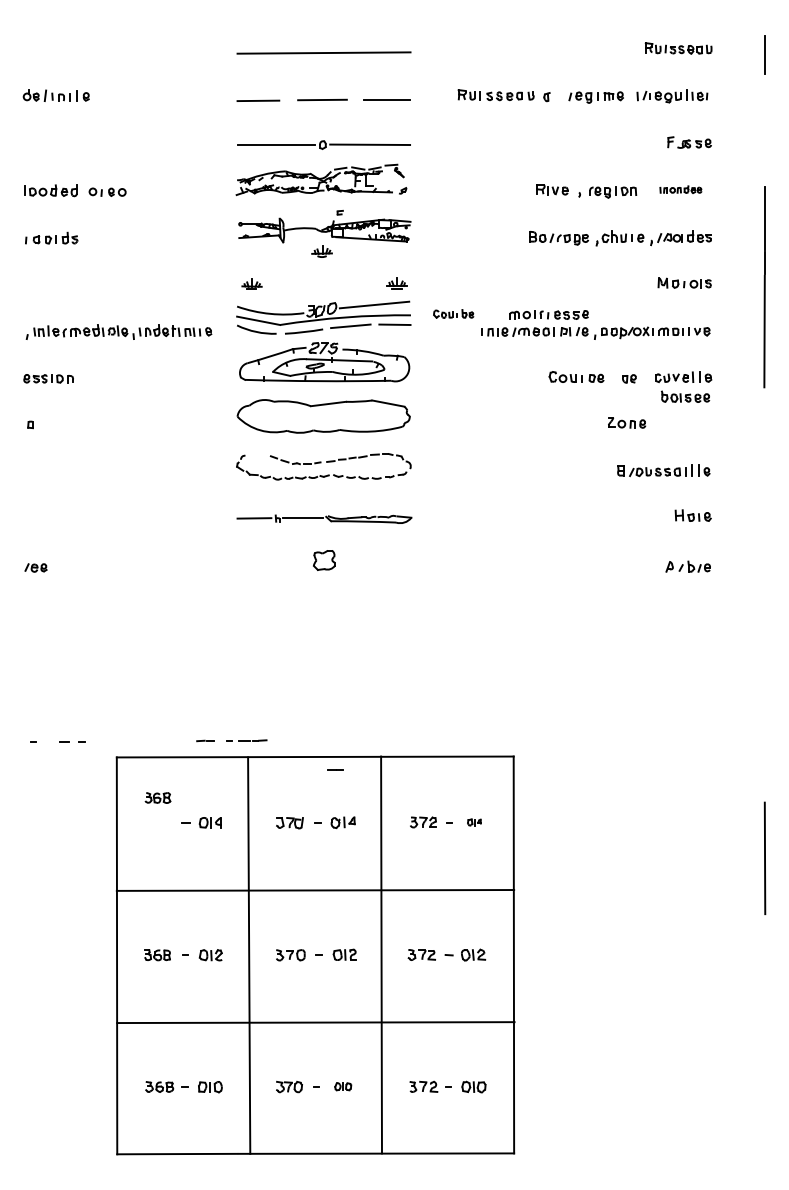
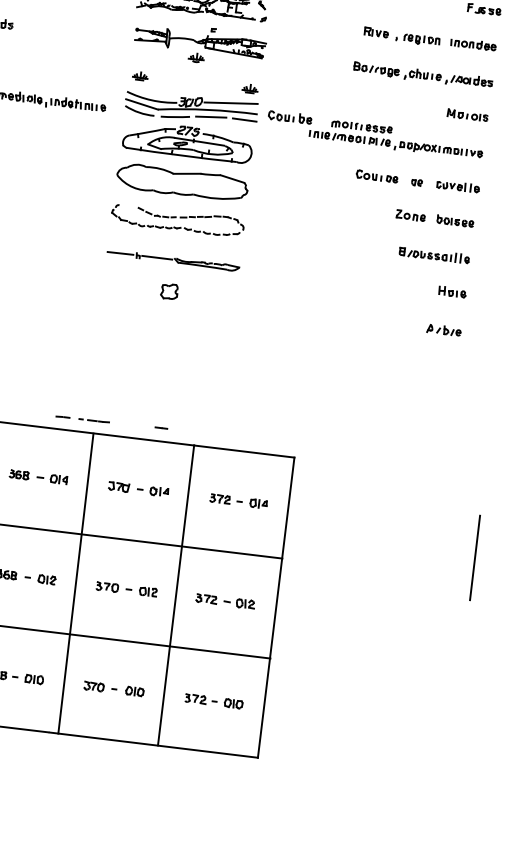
part: (680, 189) -> (473, 44), size x1.43
part: (453, 313) -> (290, 116), size x1.43
part: (685, 396) -> (455, 220), moved
line: (335, 769) -> (161, 427), moved
part: (157, 797) -> (18, 474), moved
part: (474, 822) -> (258, 503), size x1.67
part: (342, 1086) -> (134, 691), size x1.43

